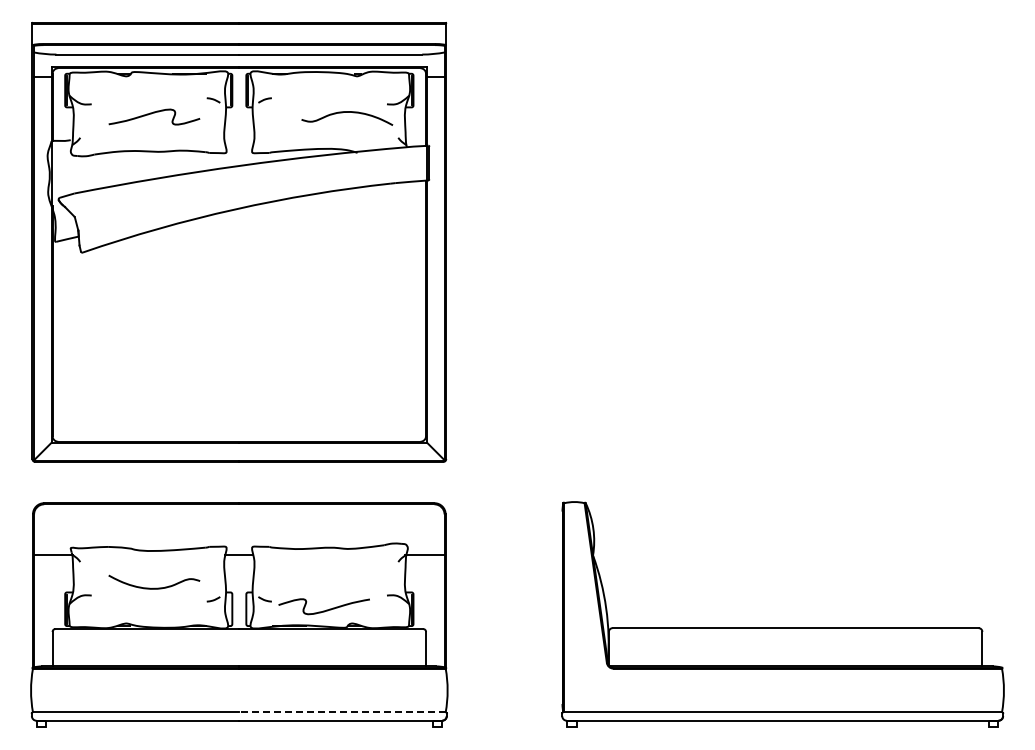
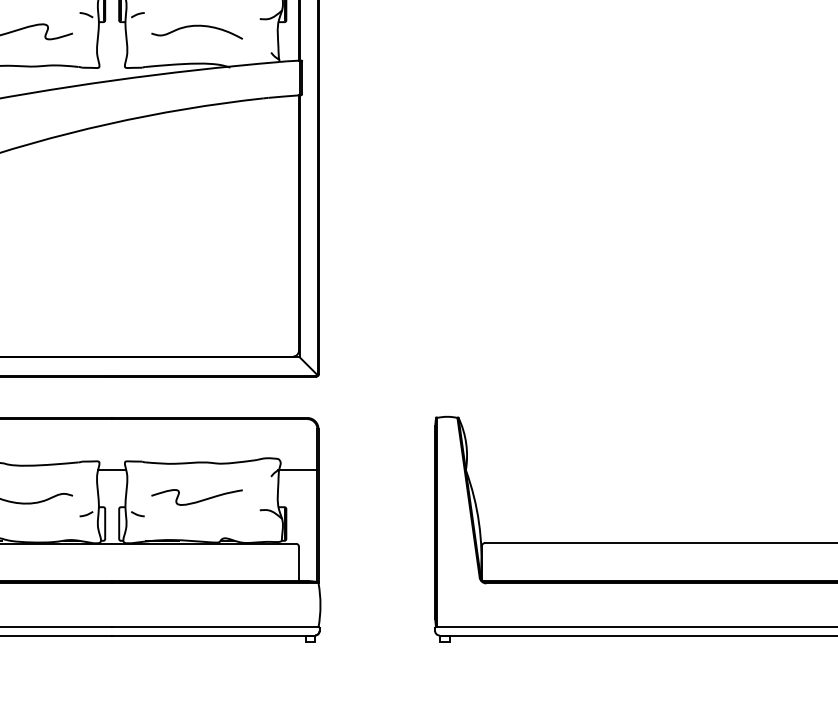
curve: (347, 112) -> (197, 26), moved
curve: (323, 610) -> (196, 501), moved
line: (342, 712) -> (215, 627), dashed -> solid

